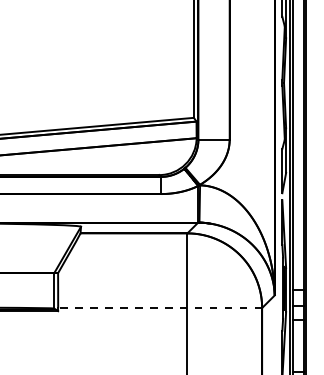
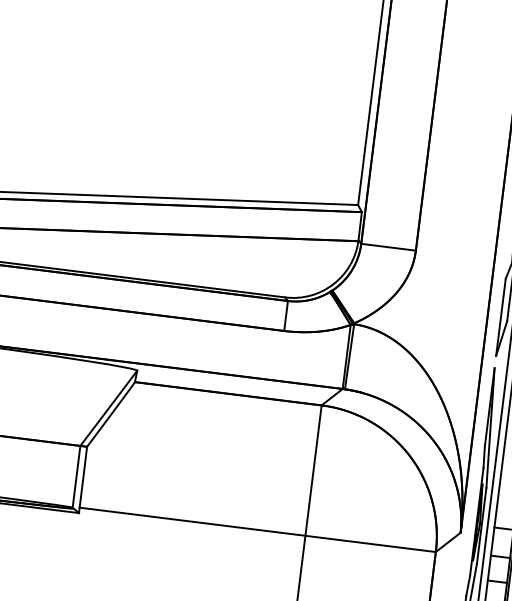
line: (160, 308) -> (258, 530), dashed -> solid

